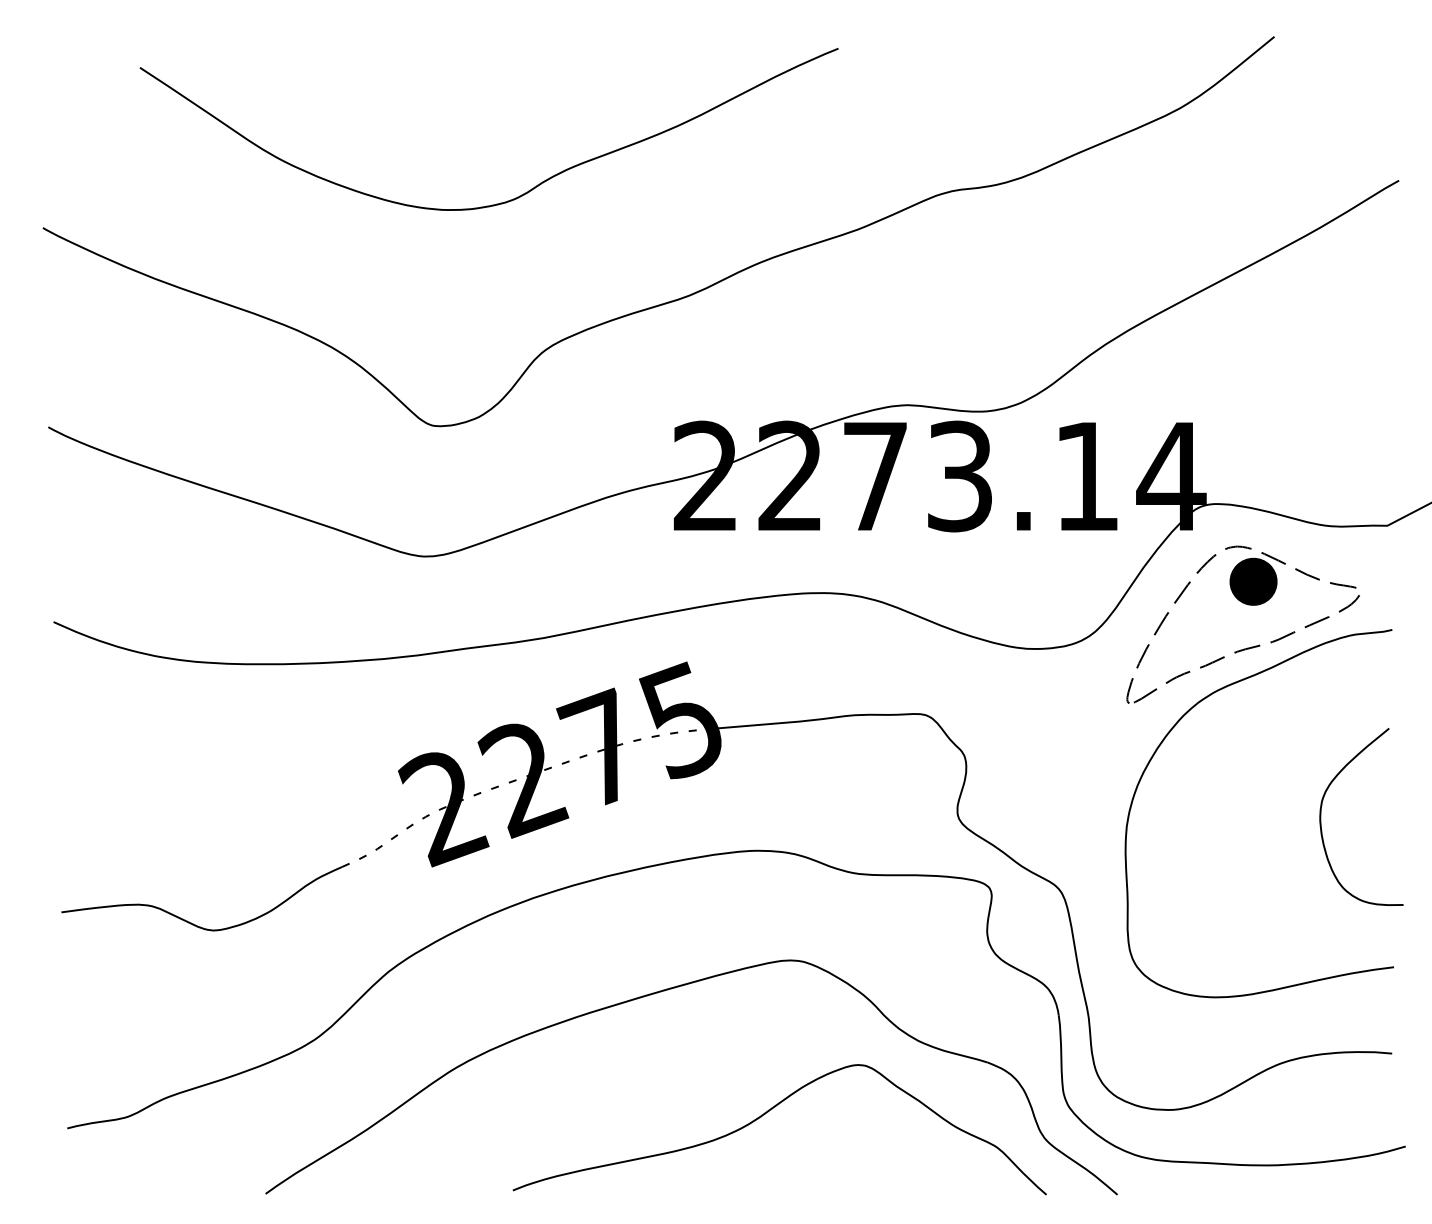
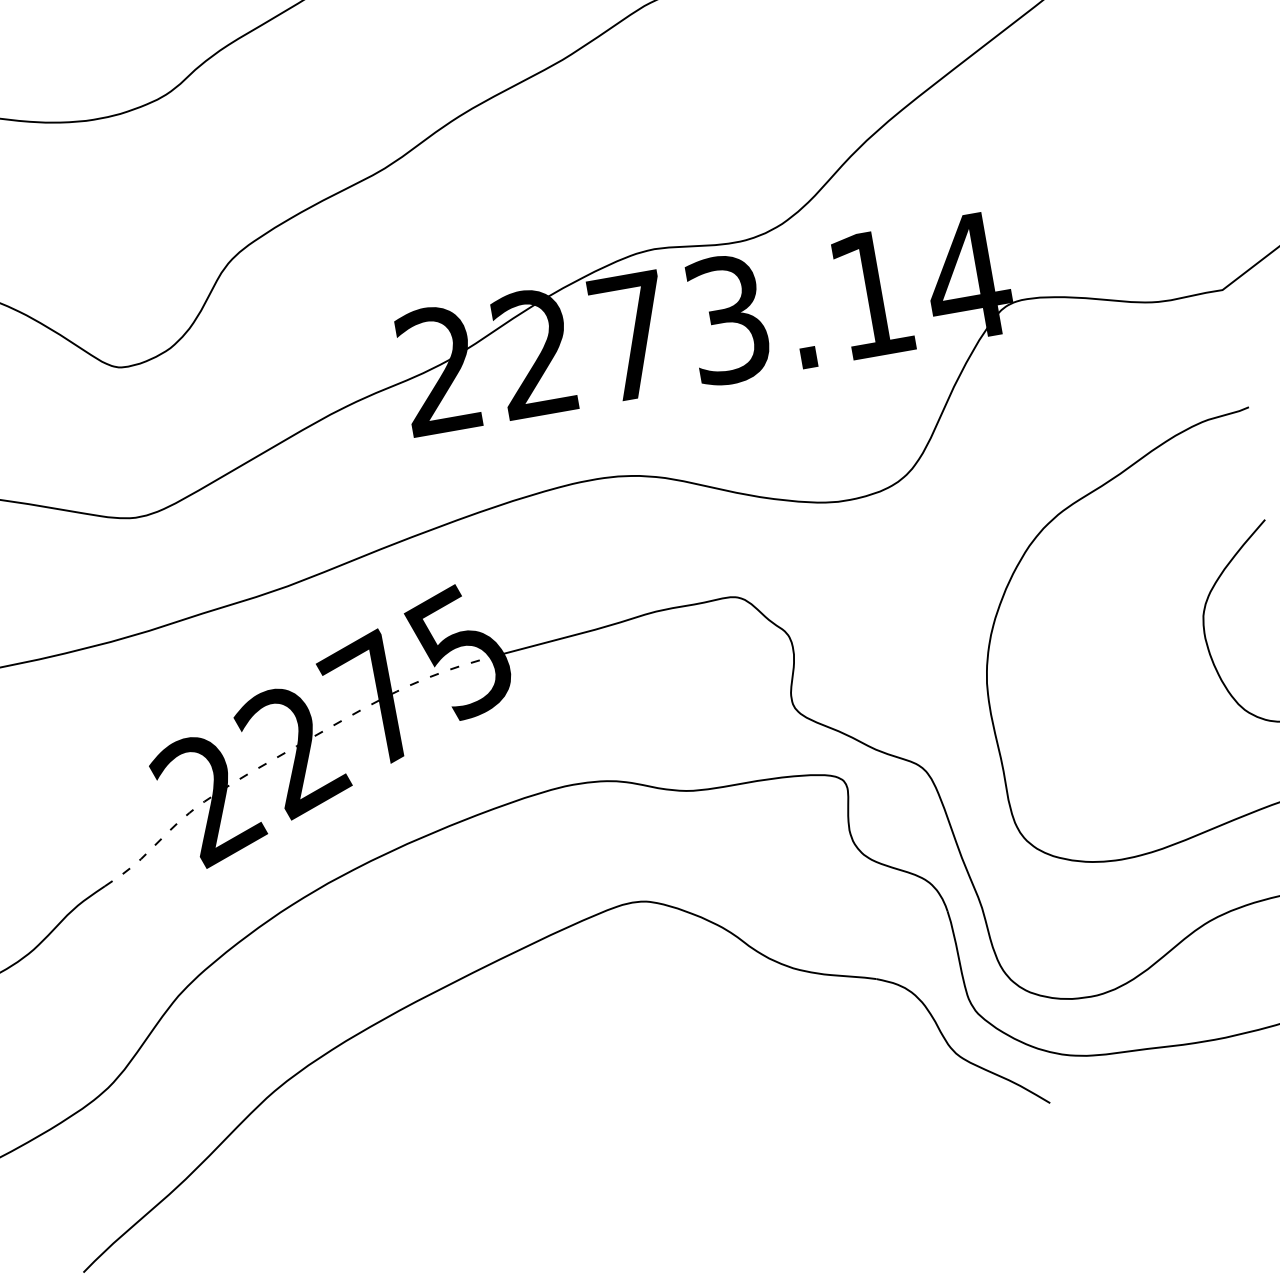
part: (1248, 605) -> (1080, 408), removed
curve: (768, 1112) -> (637, 1079), removed

